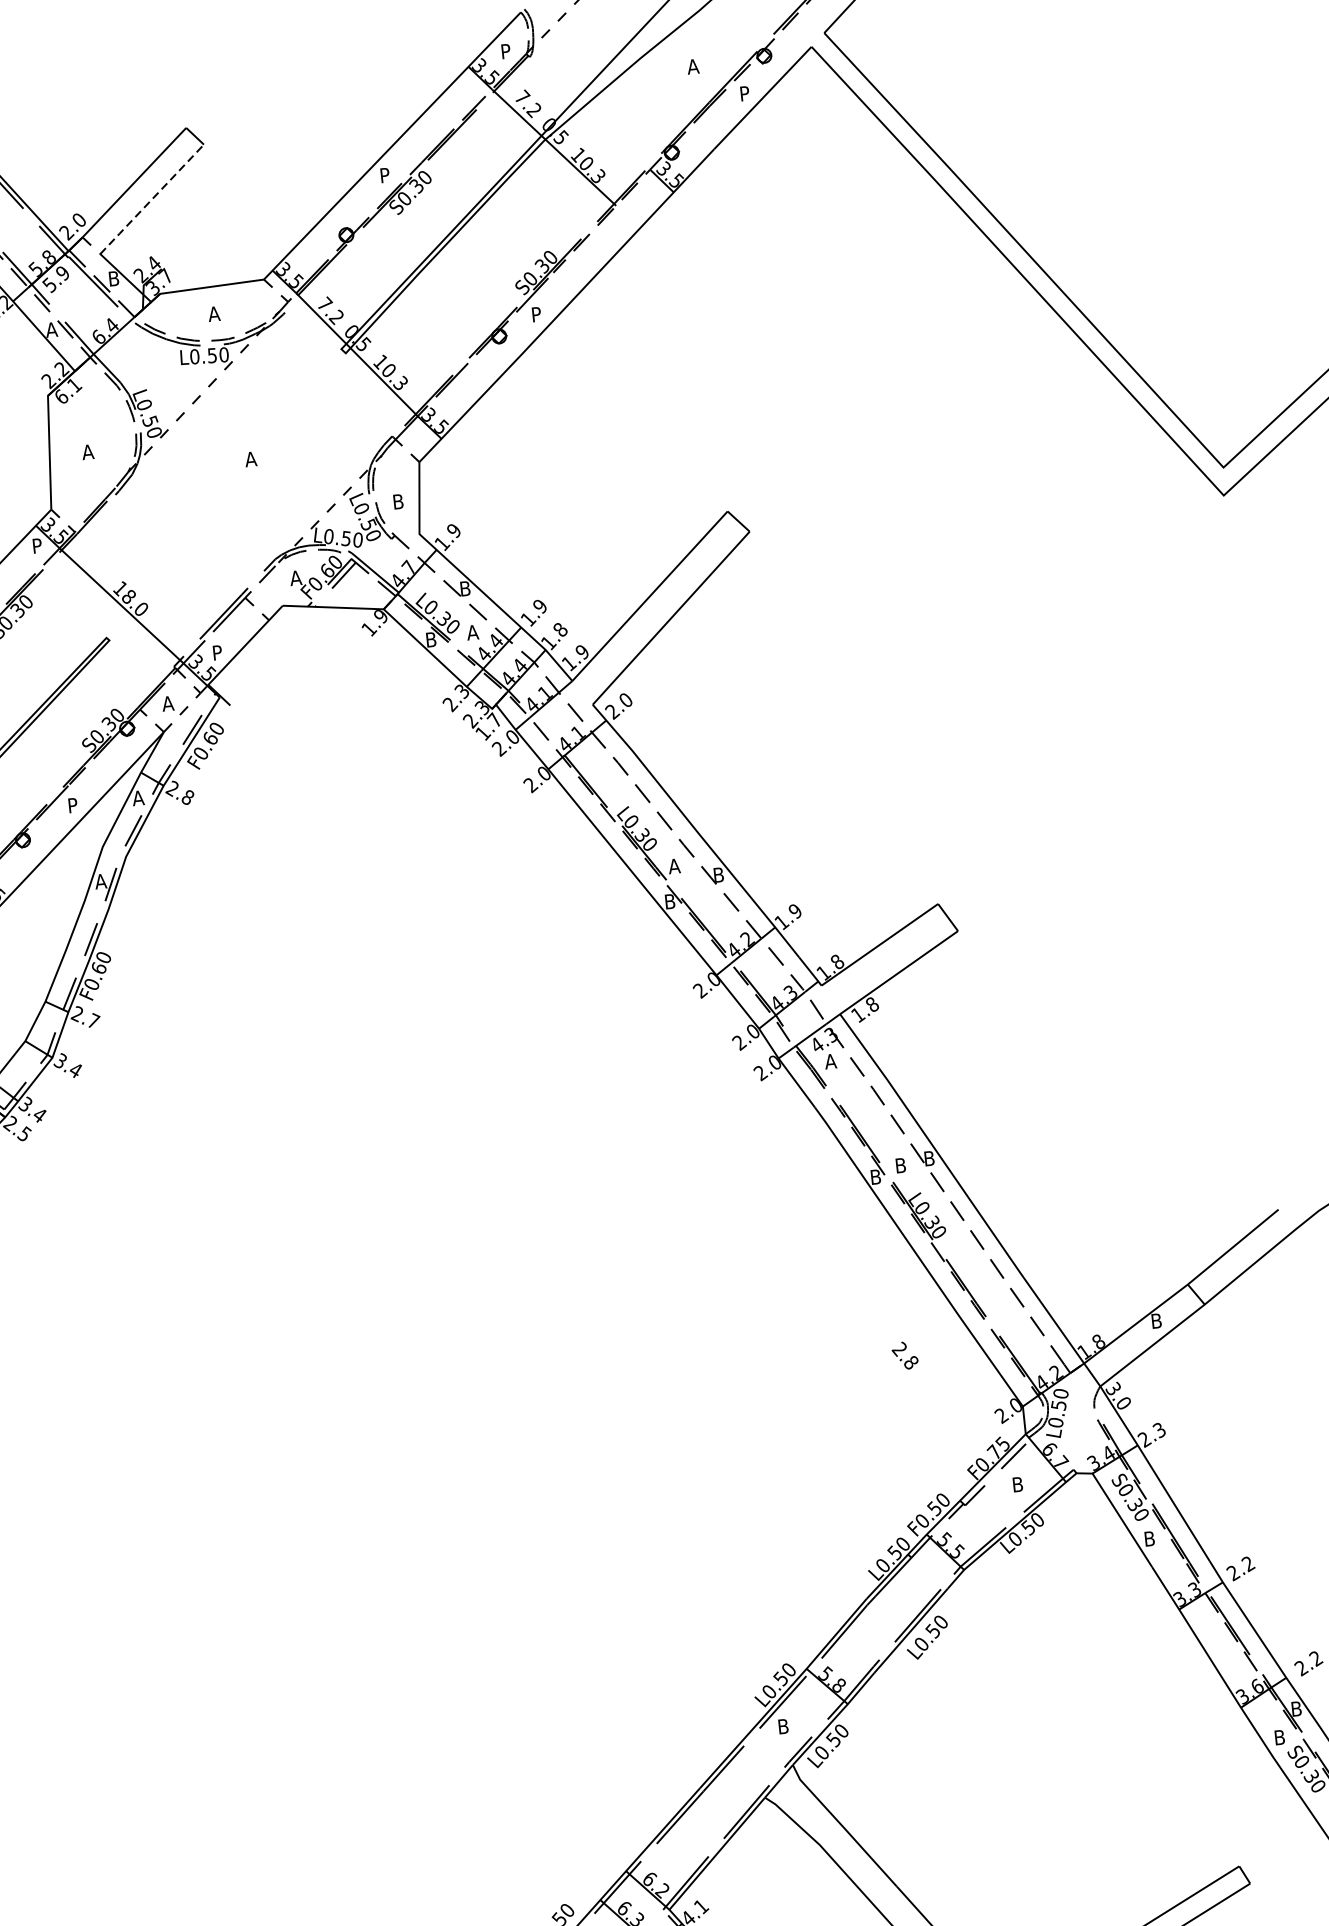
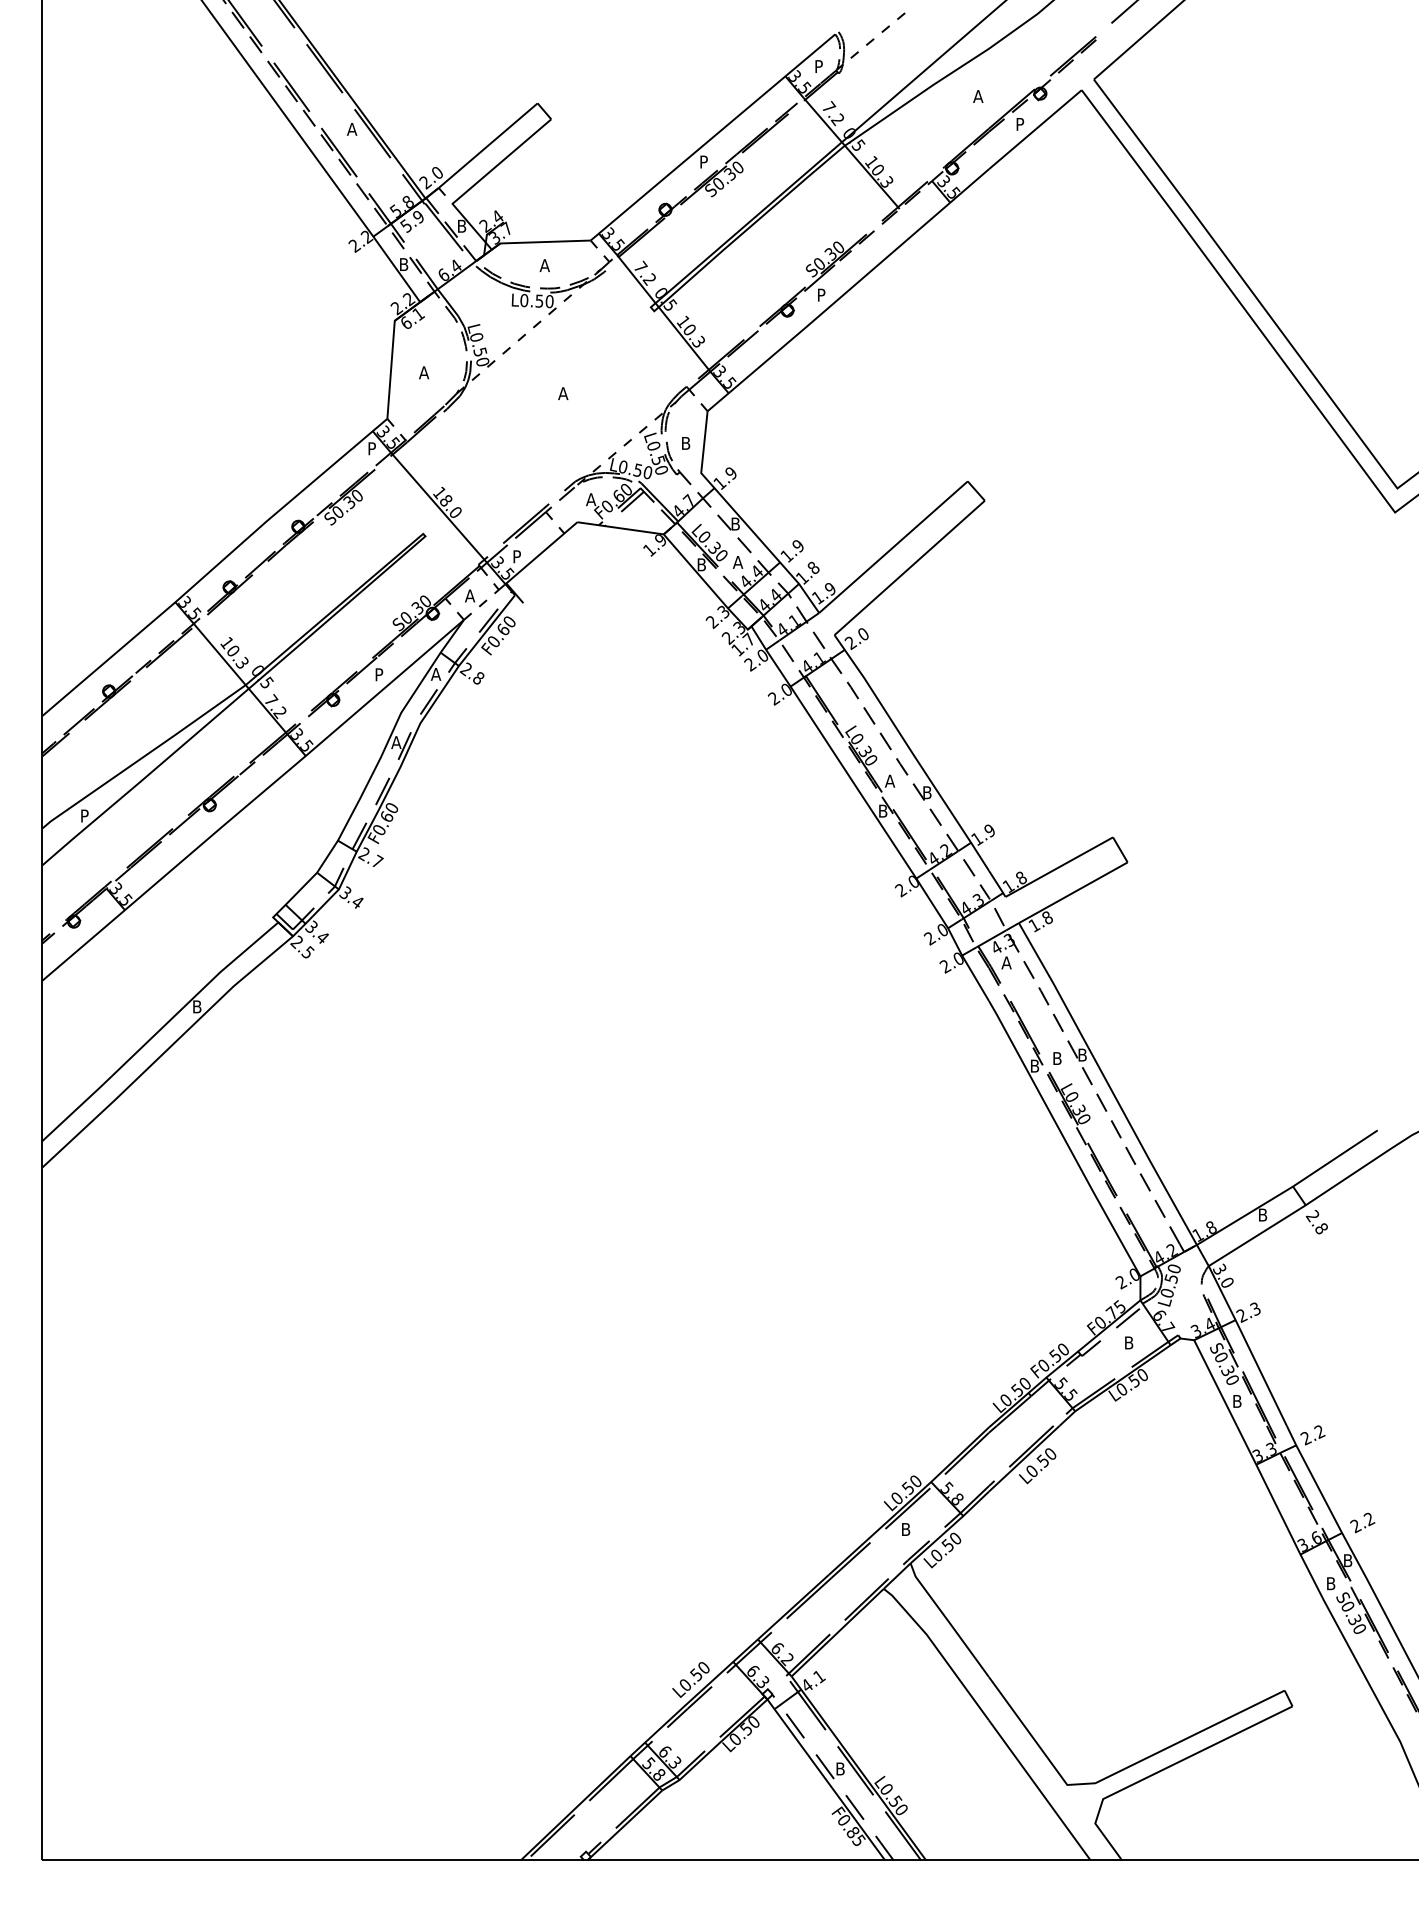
line: (151, 200) -> (501, 162), dashed -> solid
text: (51, 329) -> (403, 264), A -> B
text: (904, 1356) -> (1316, 1222), moved

